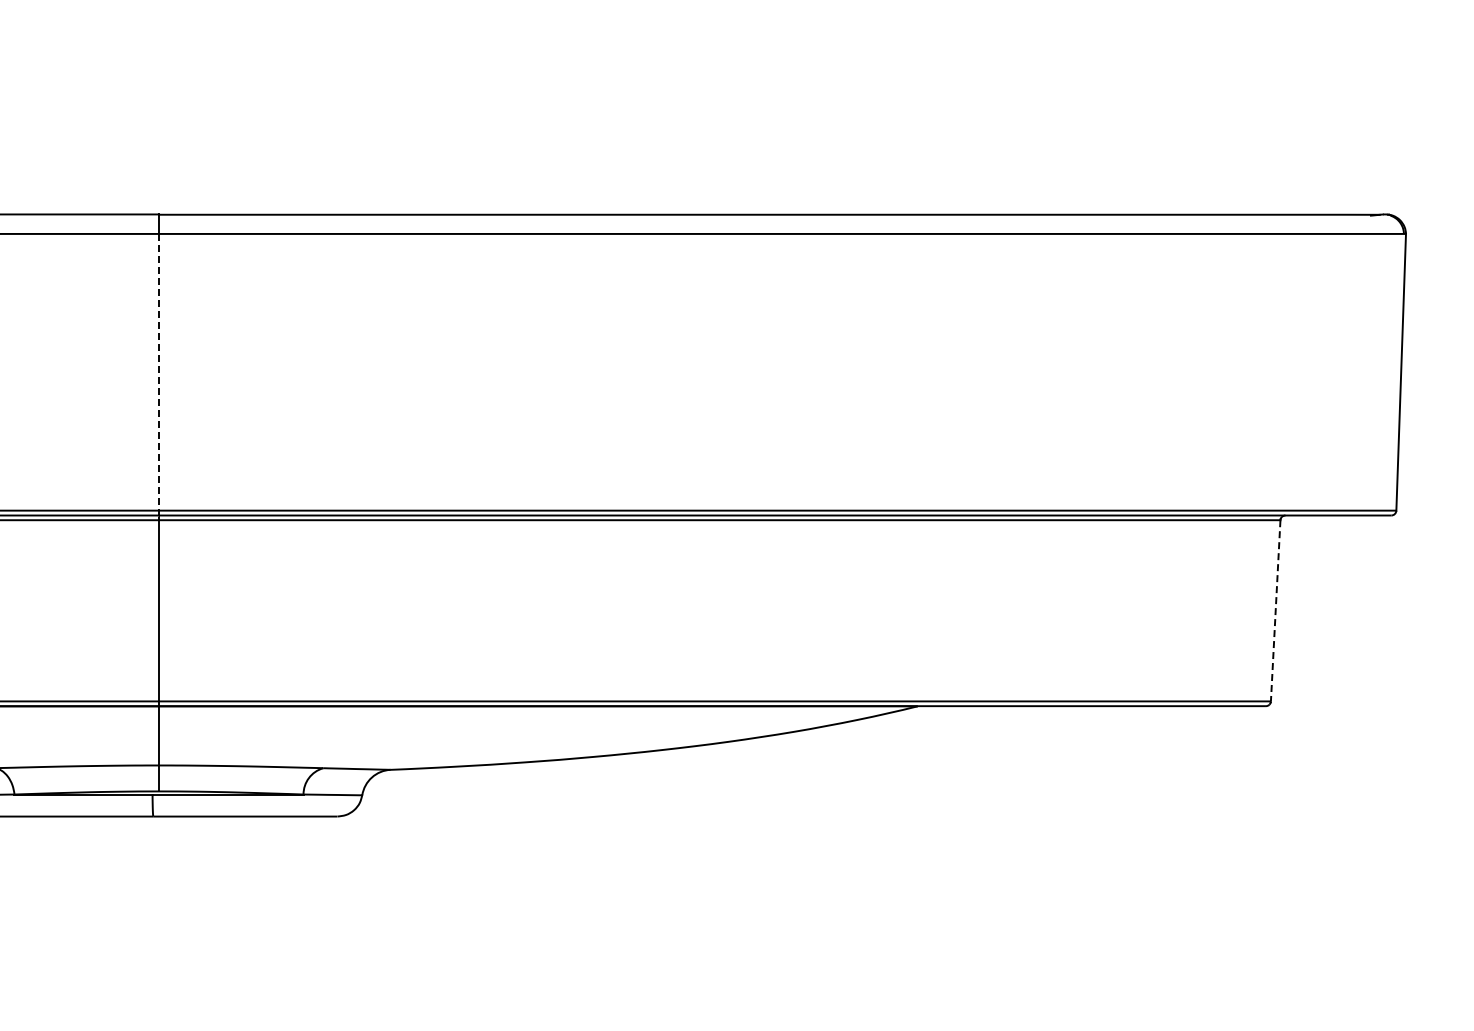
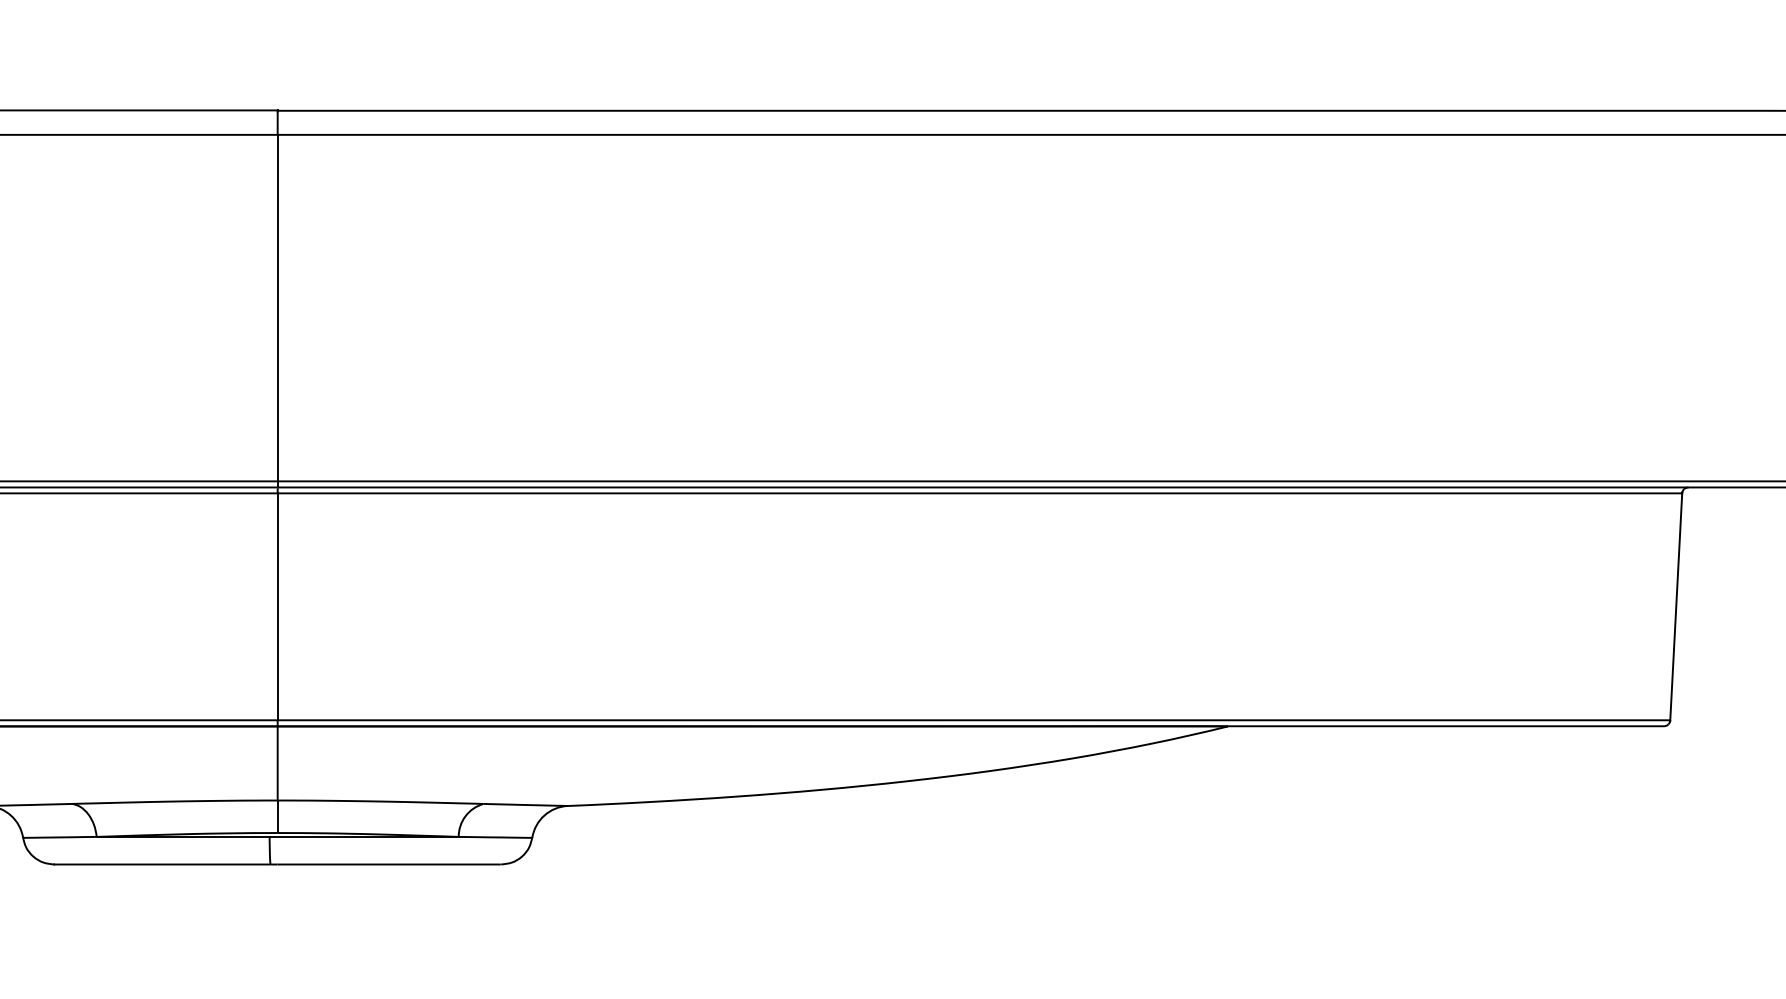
line: (158, 372) -> (277, 308), dashed -> solid
line: (1275, 610) -> (1676, 606), dashed -> solid

